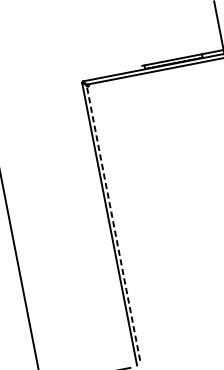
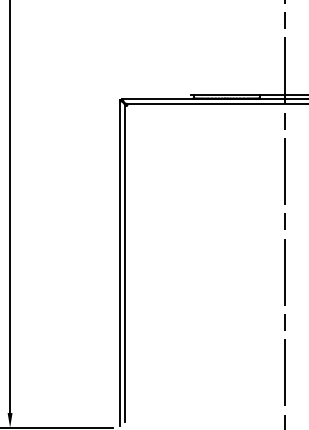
line: (113, 223) -> (124, 263), dashed -> solid

